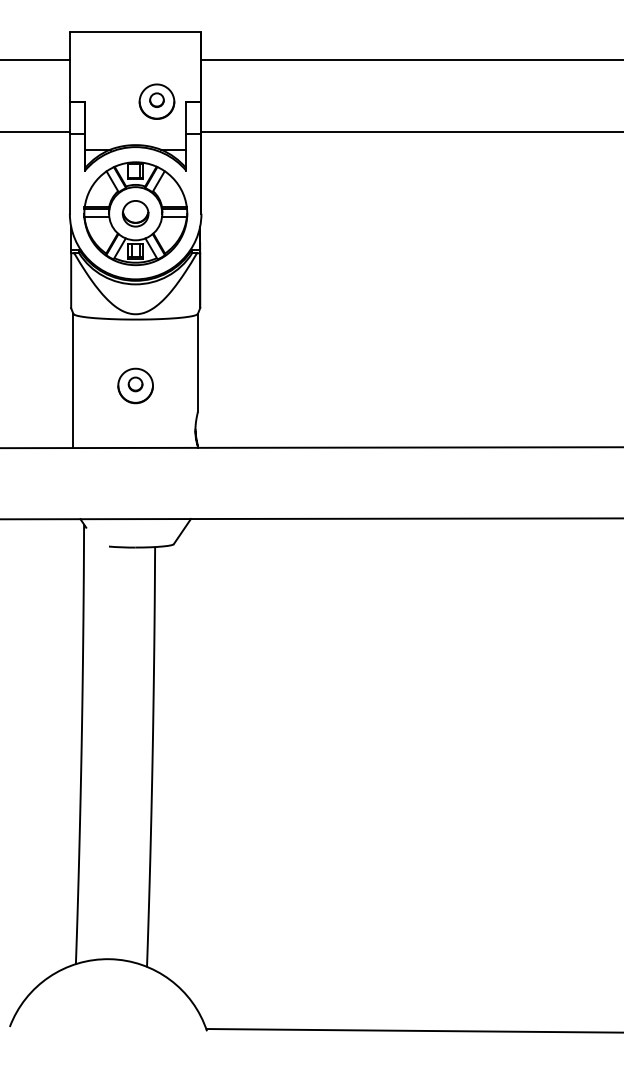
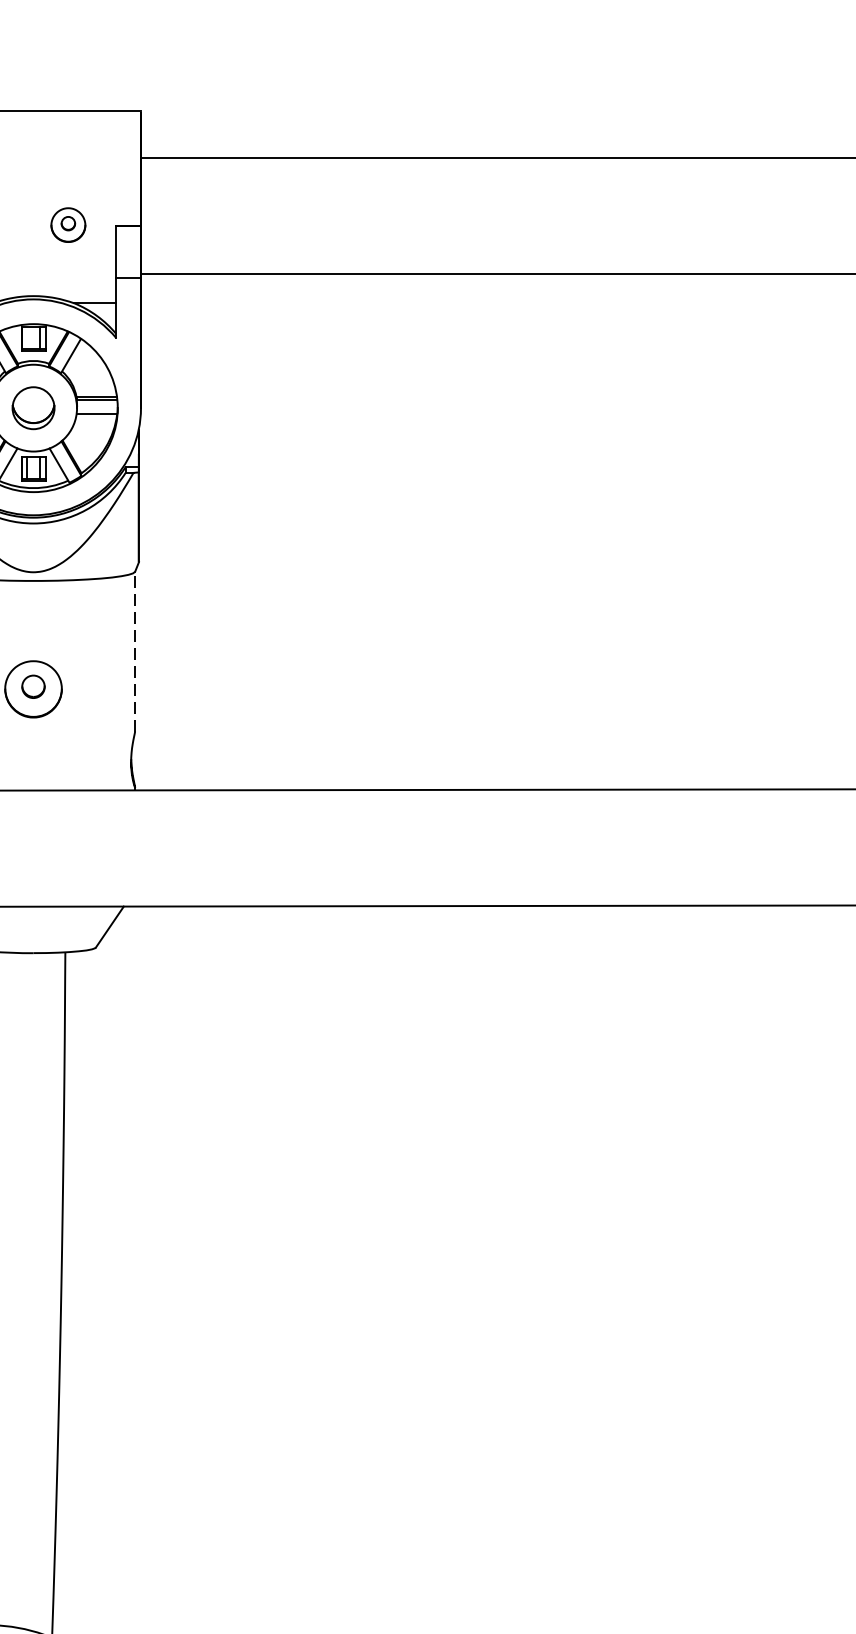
part: (156, 101) -> (67, 224), size x0.6
line: (197, 362) -> (134, 651), solid -> dashed

